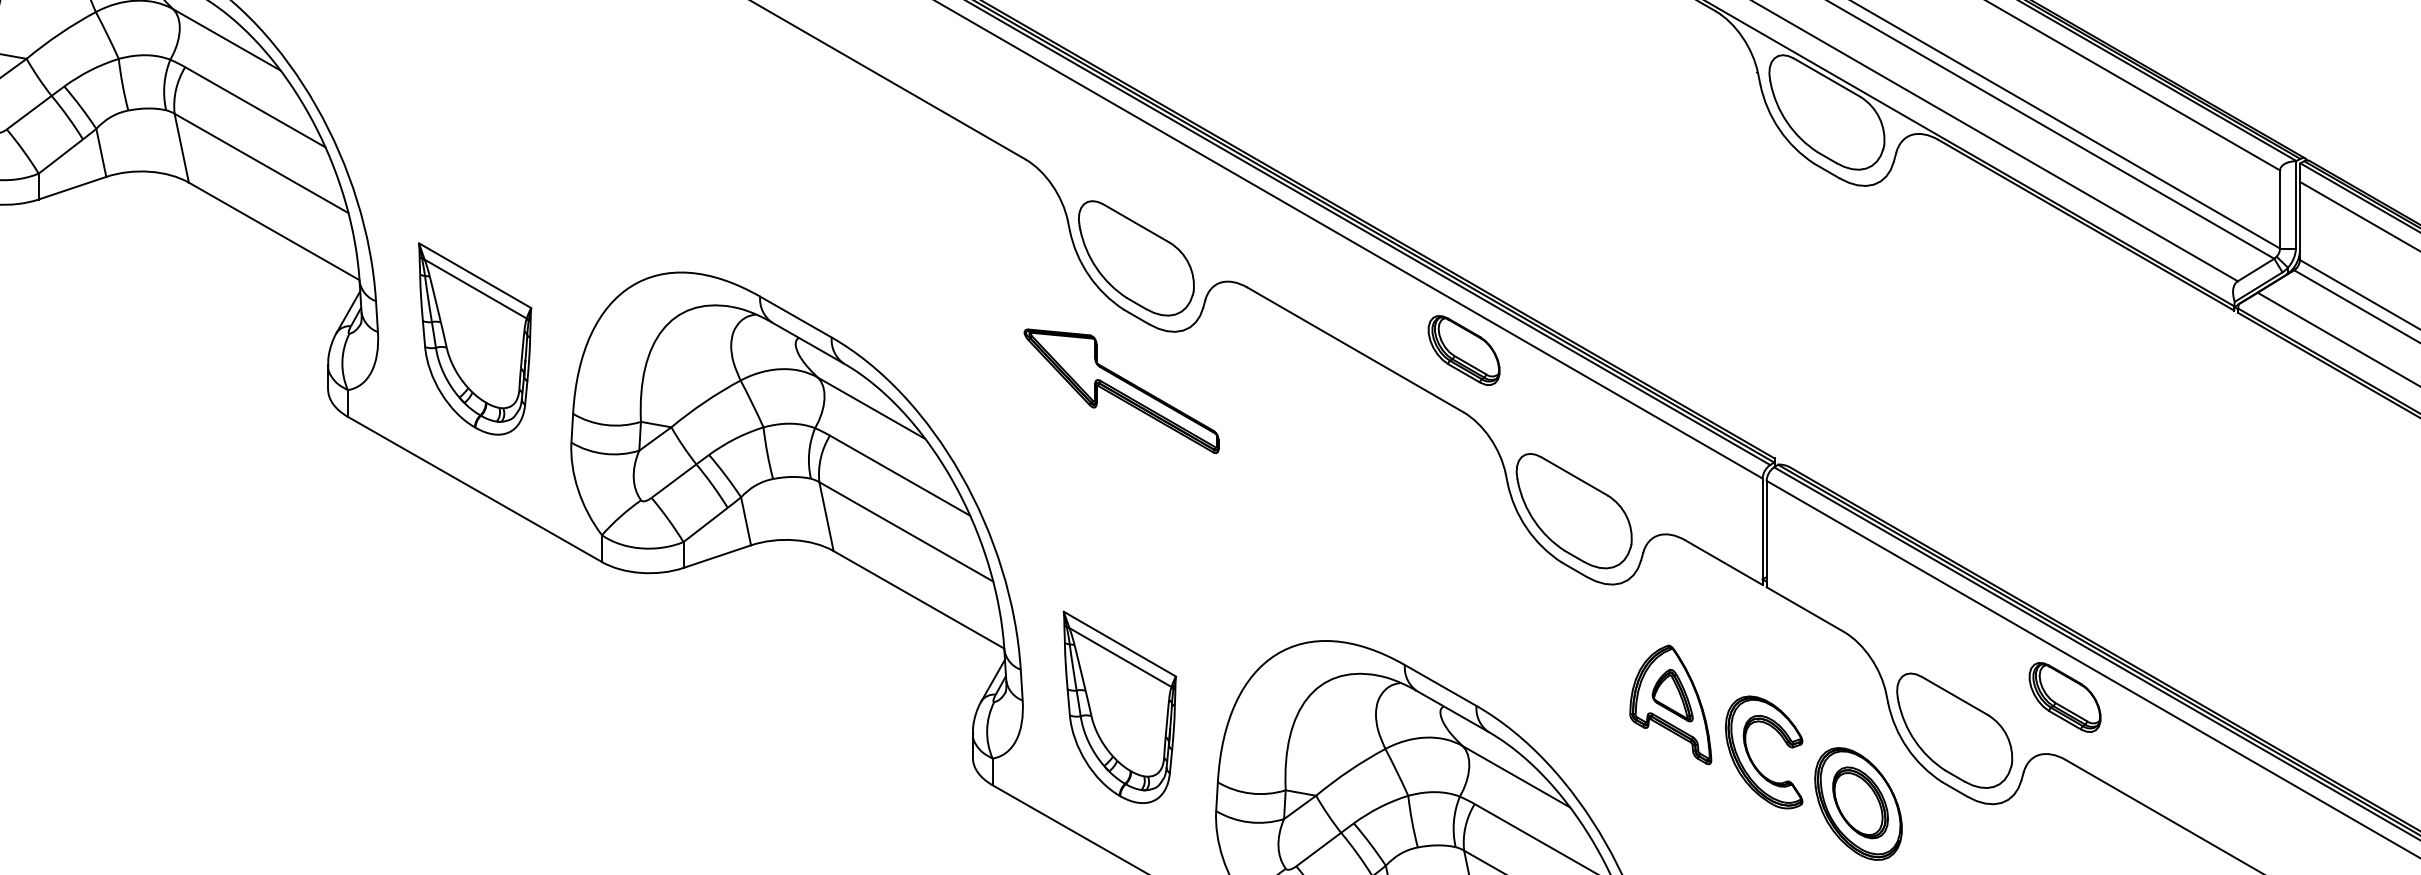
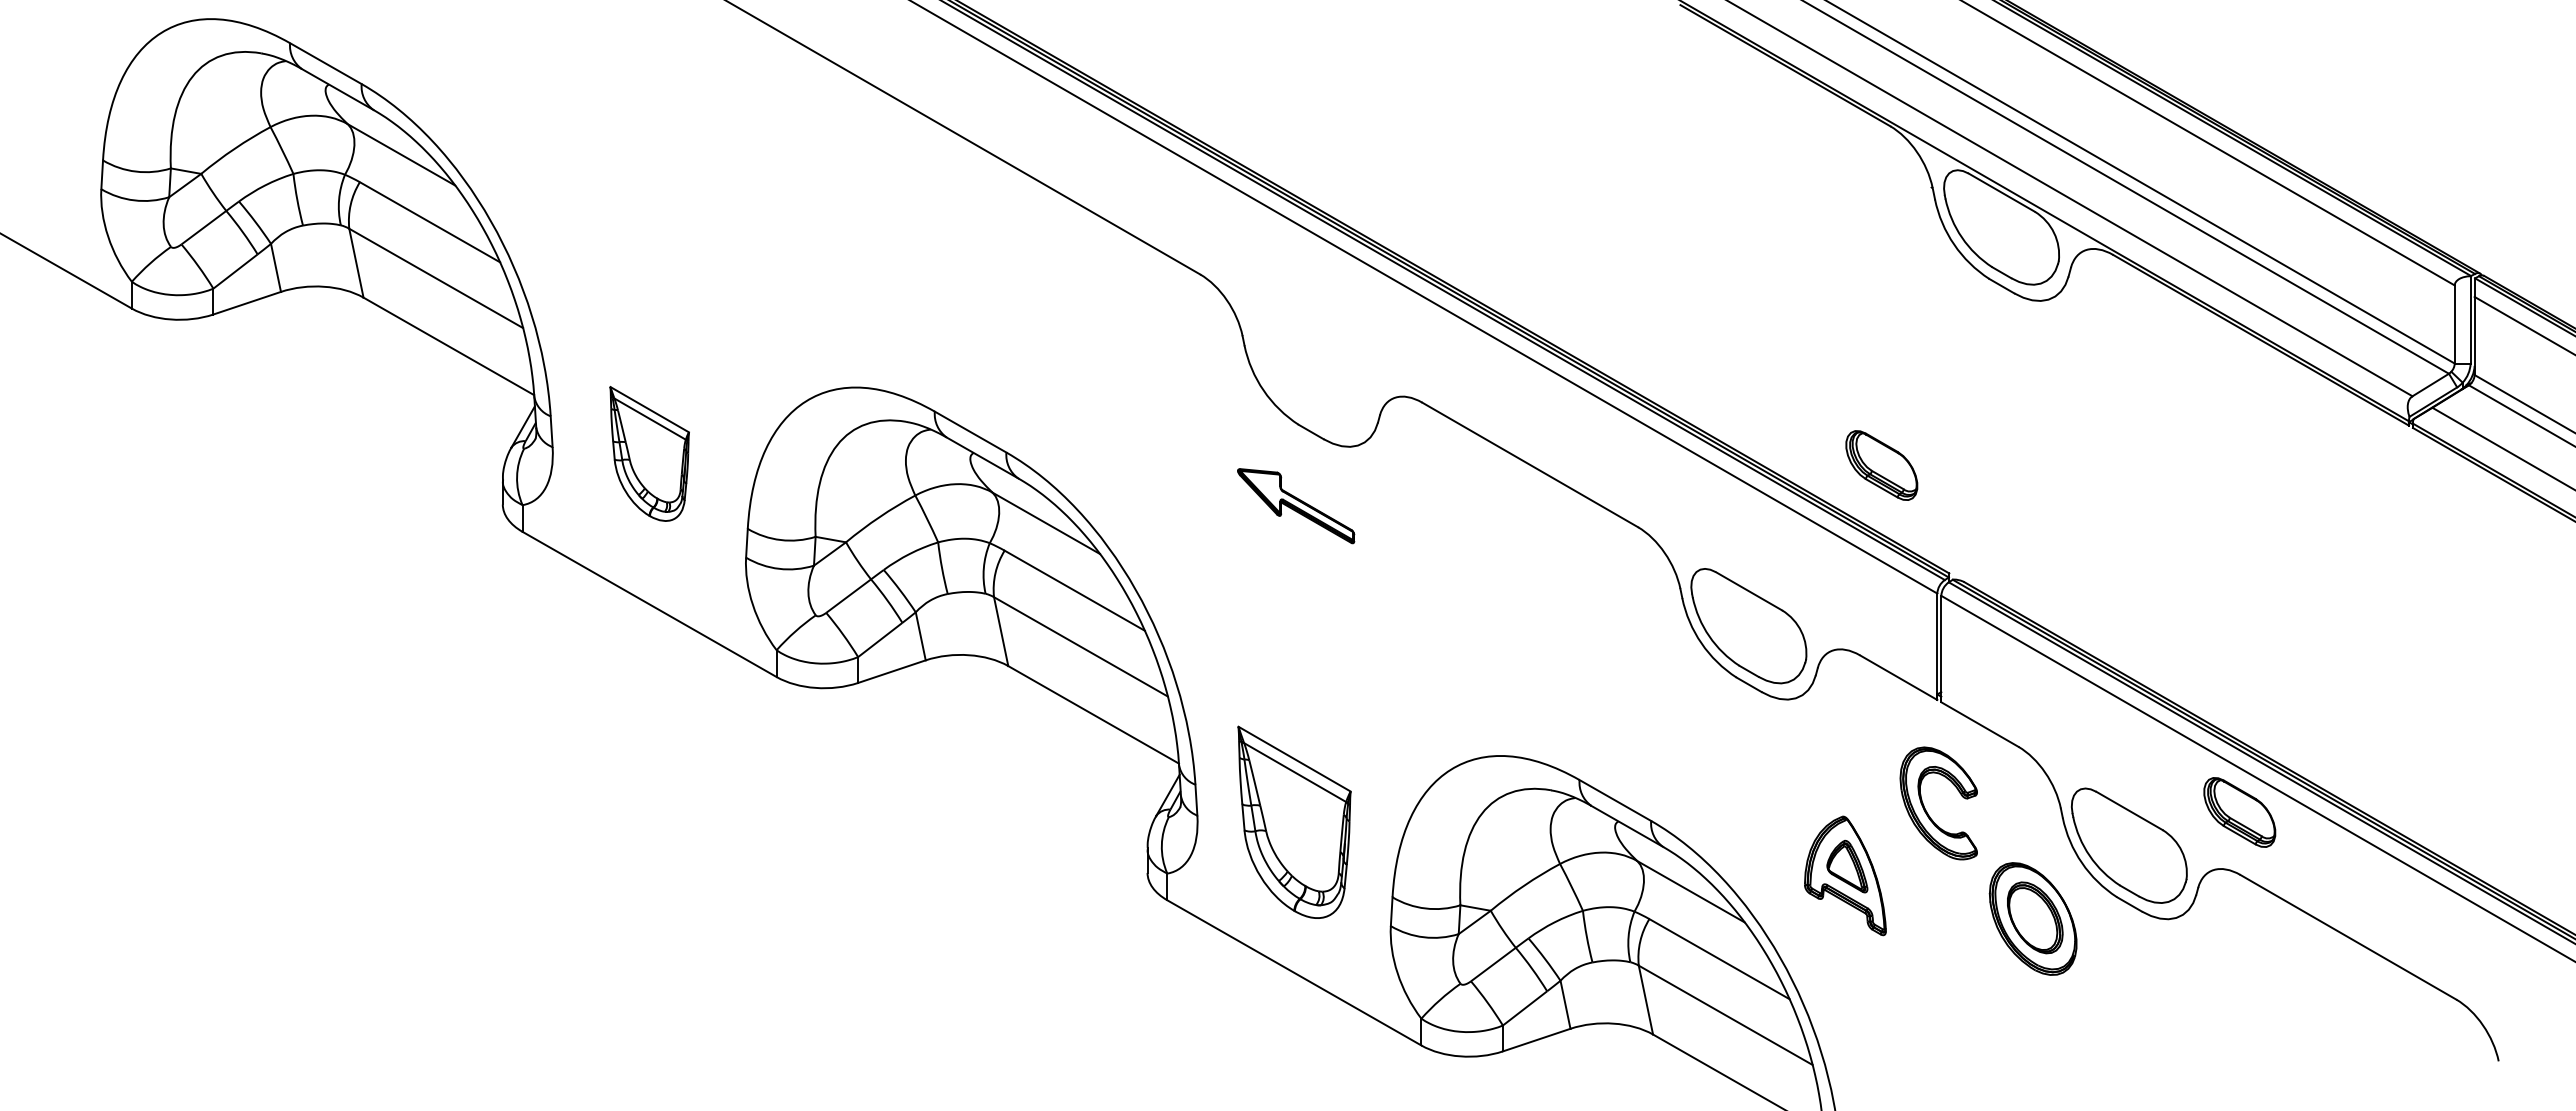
part: (1135, 258) -> (1310, 373), removed
part: (474, 338) -> (649, 453), size x0.7
part: (1463, 350) -> (1881, 465), moved
part: (1120, 390) -> (1295, 505), size x0.6
part: (1670, 704) -> (1845, 875), moved
part: (1752, 760) -> (1927, 811), moved

